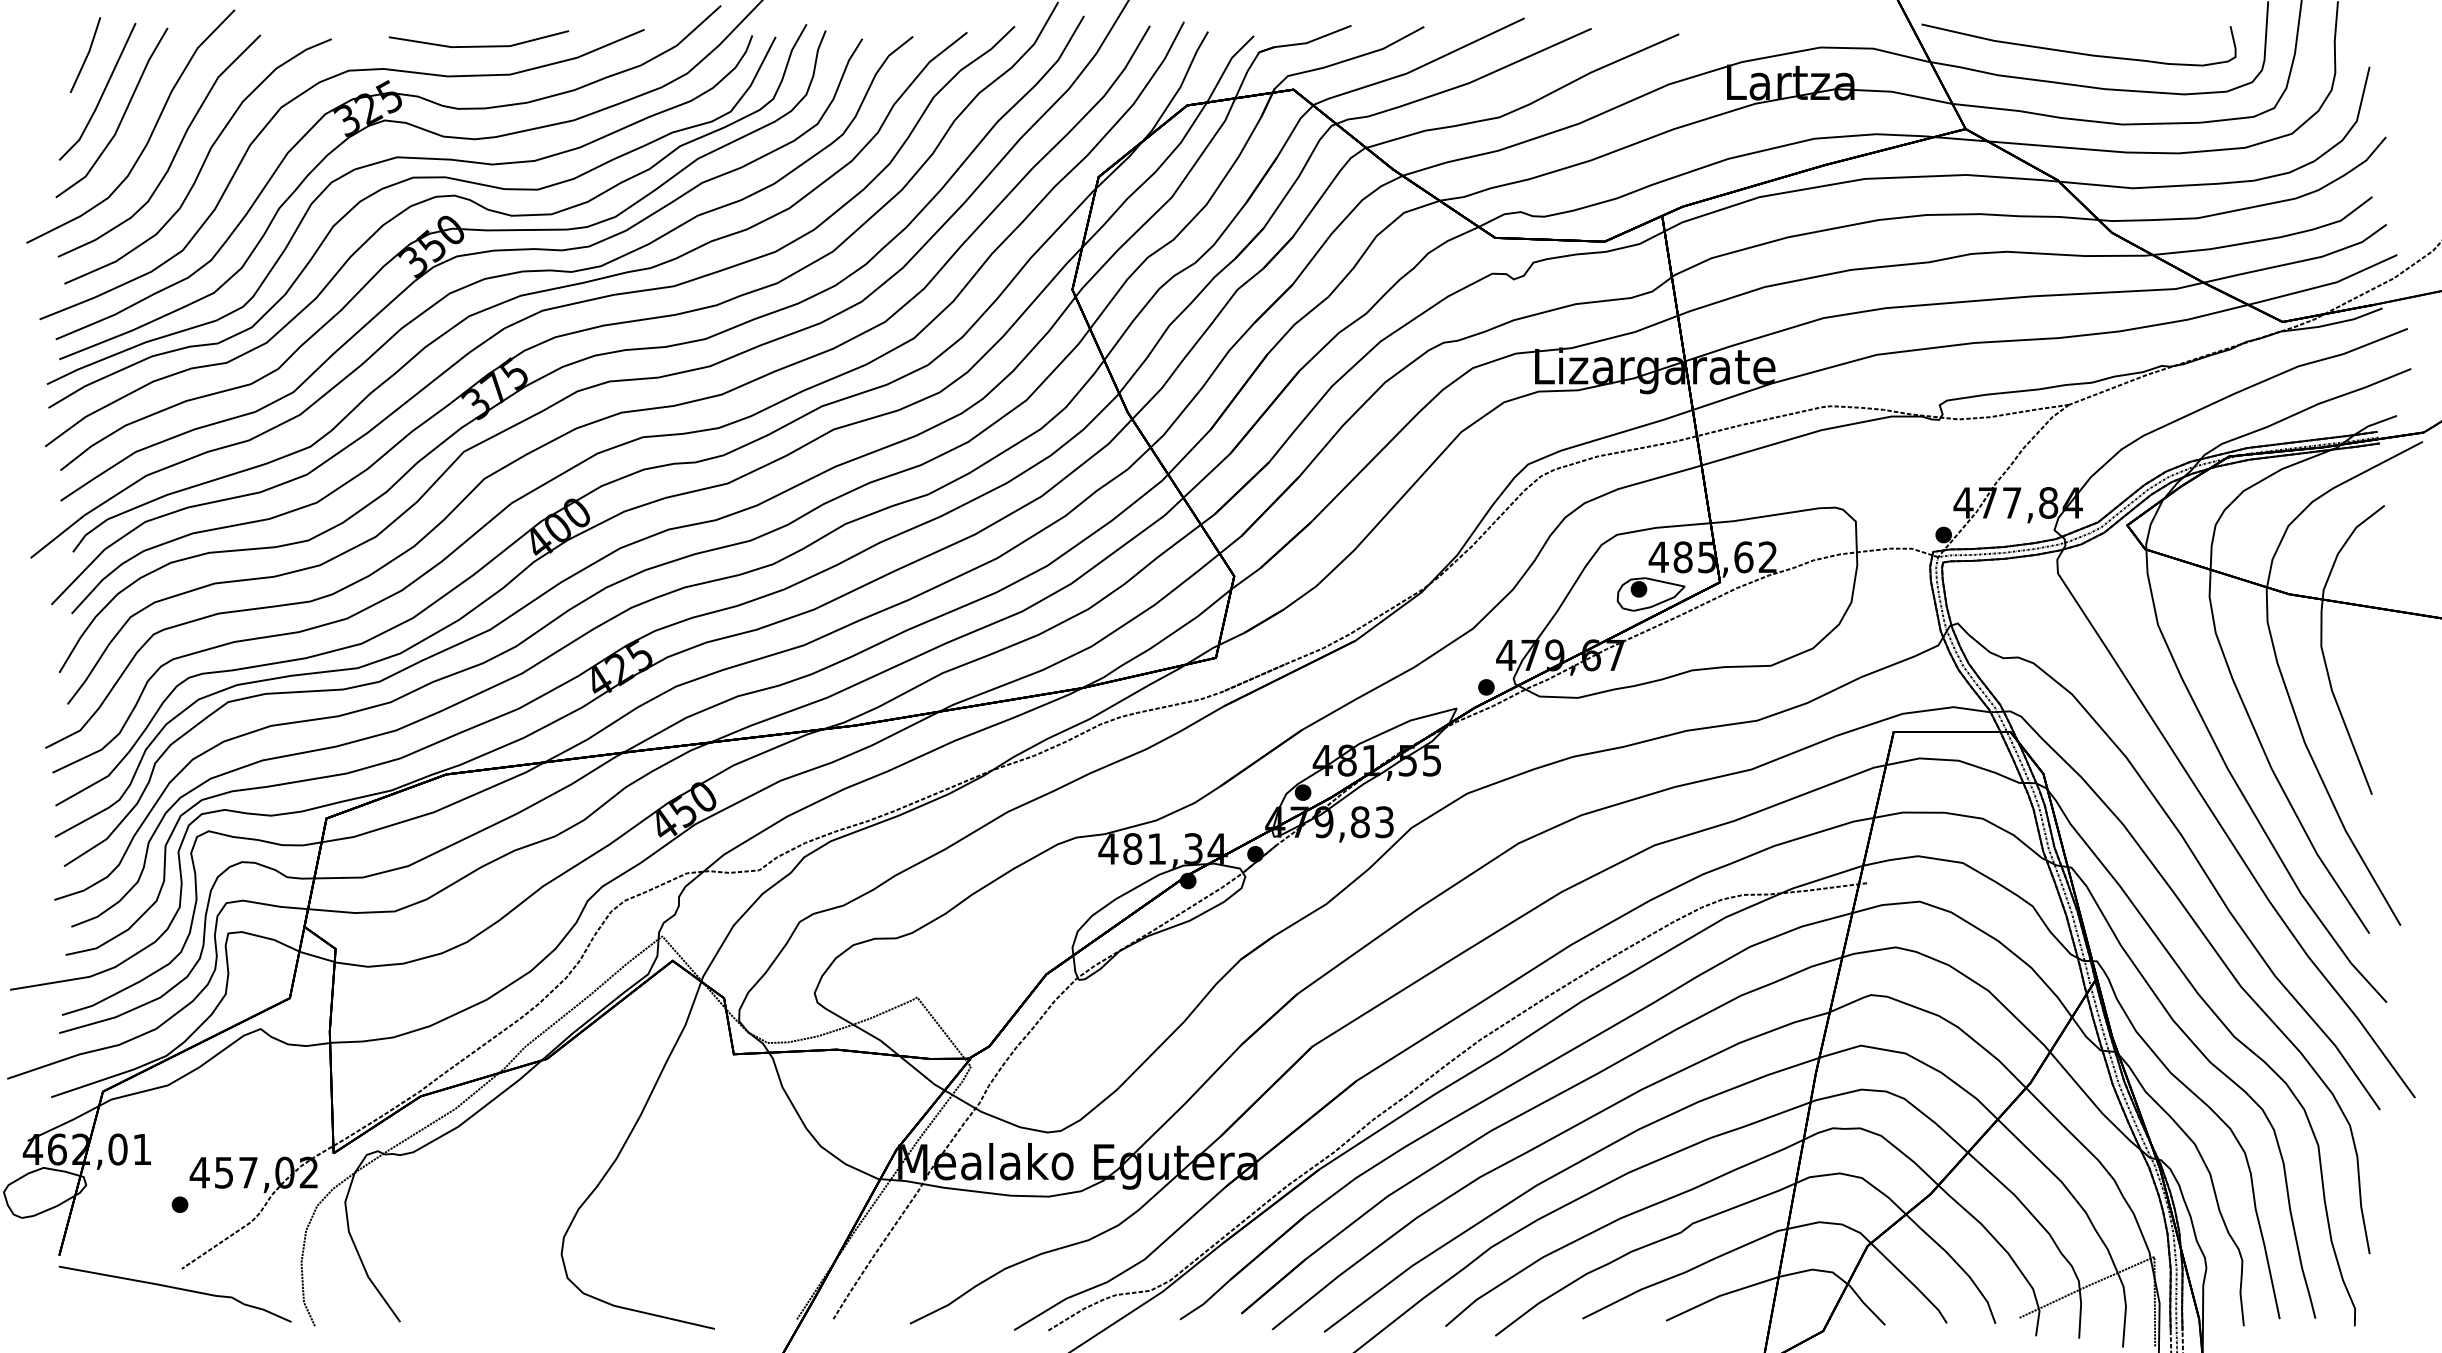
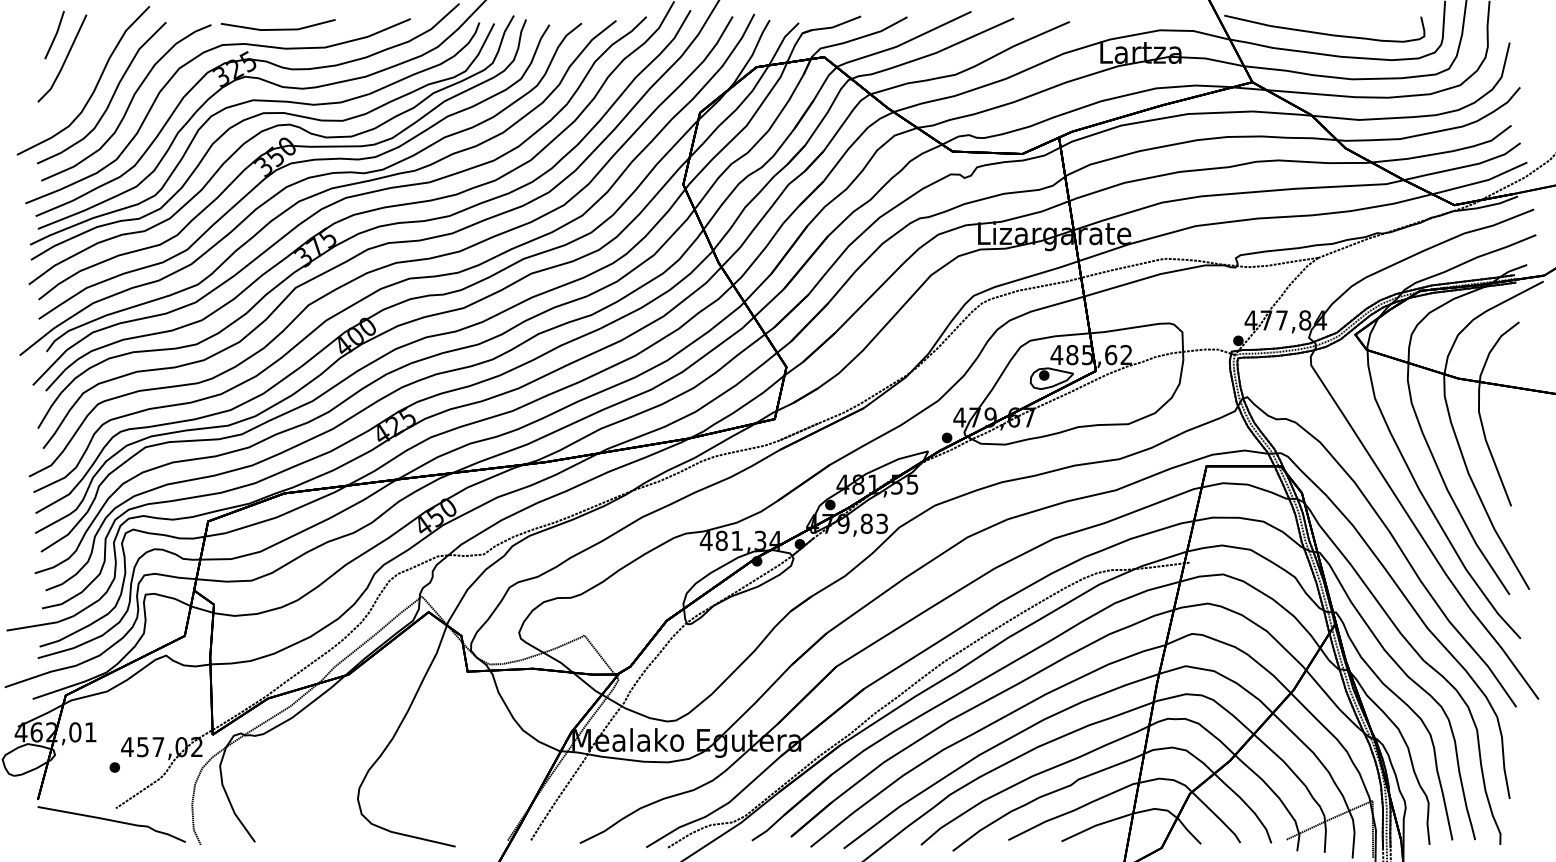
line: (477, 44) -> (277, 28), moved
part: (121, 116) -> (77, 74), removed

